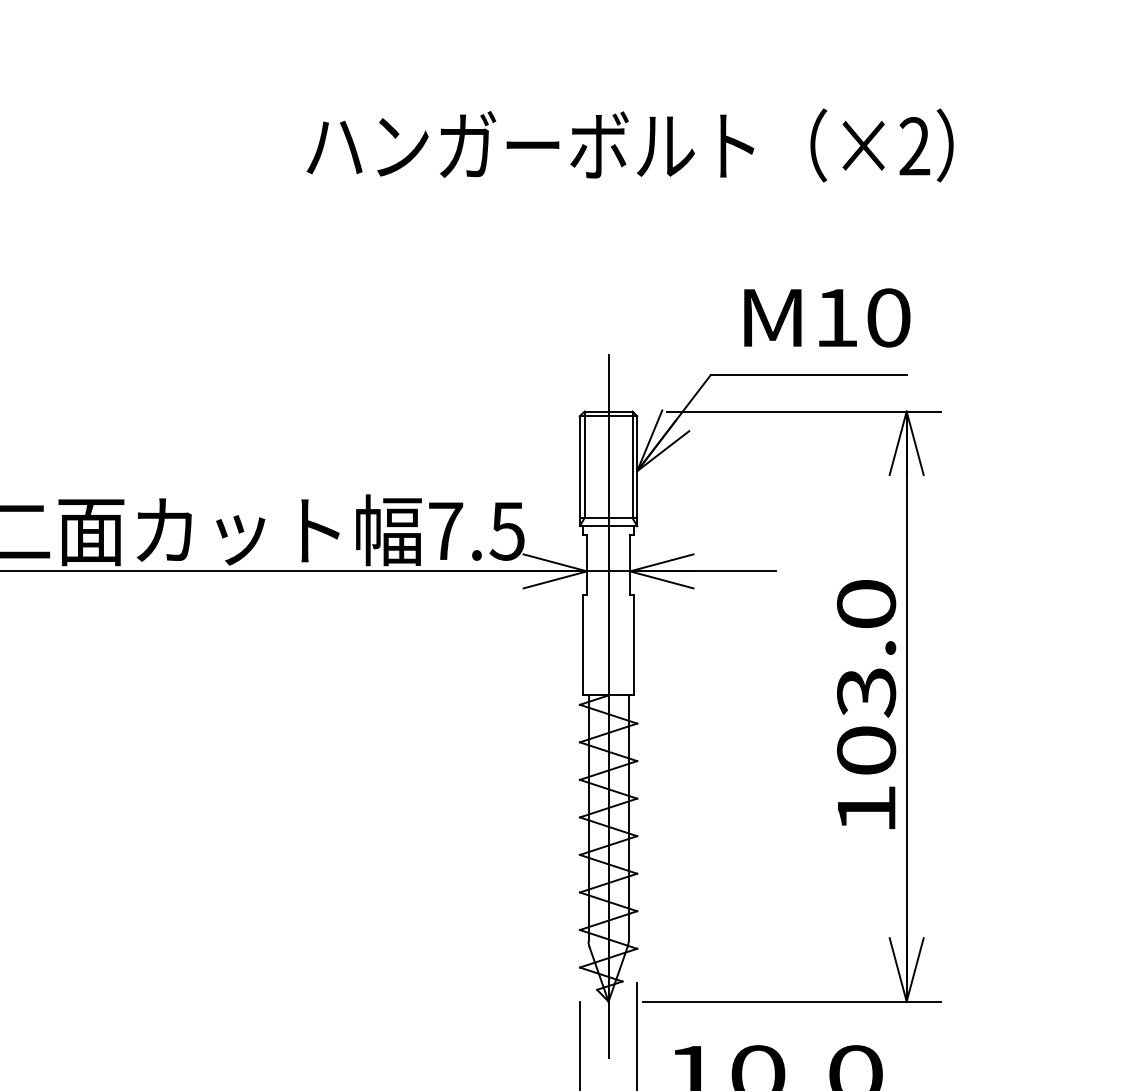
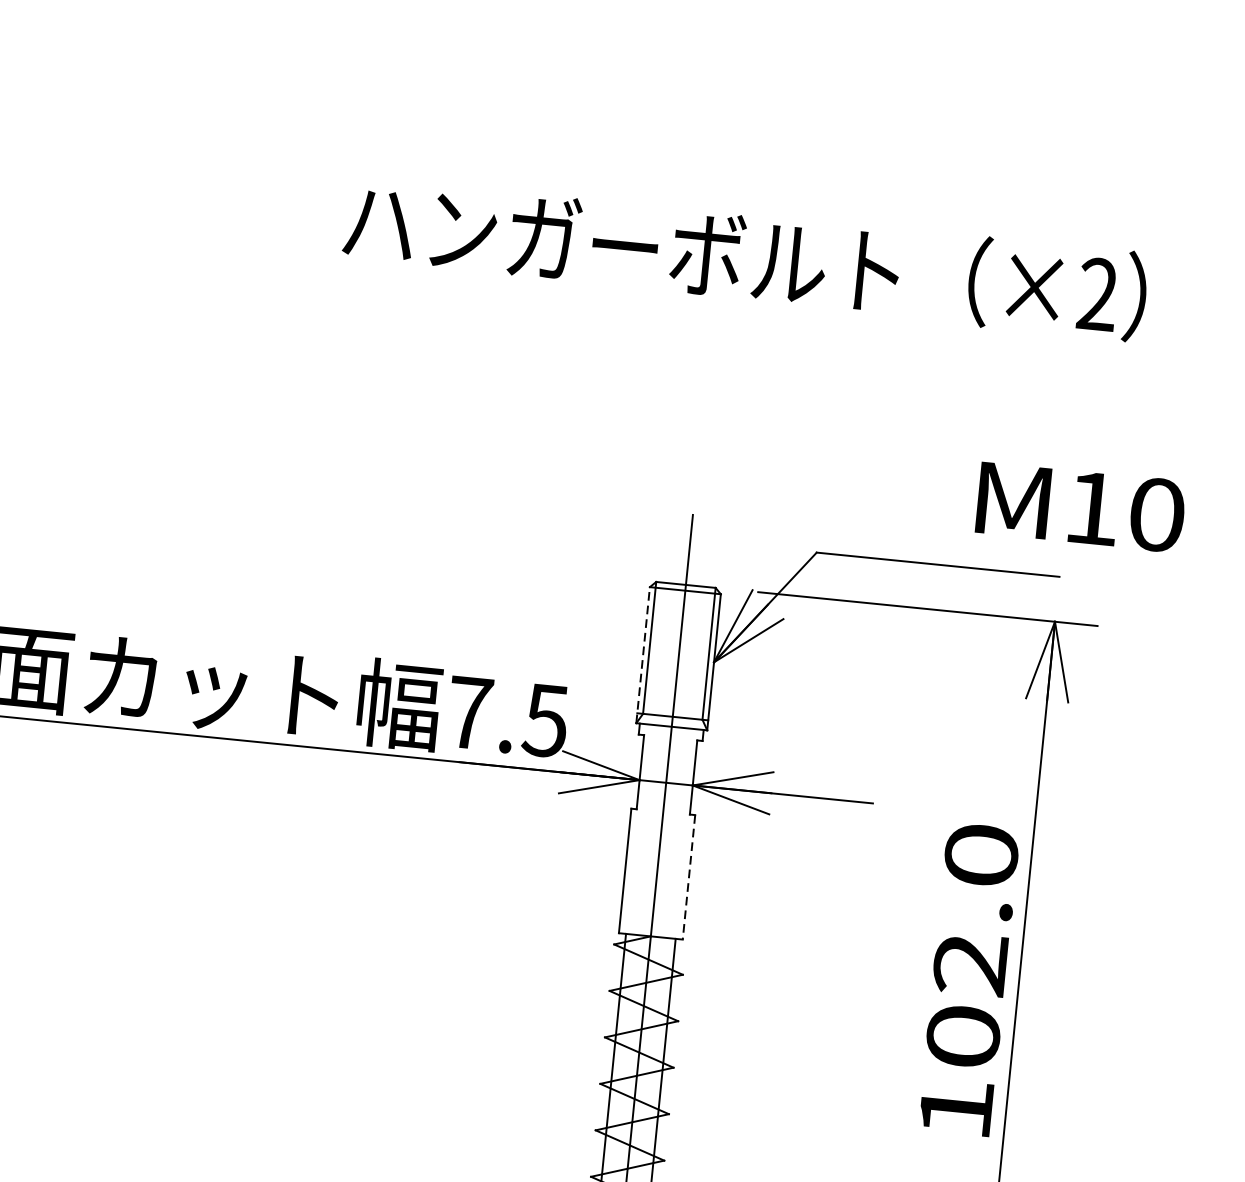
text: (827, 317) -> (1081, 506), moved
line: (579, 471) -> (642, 655), solid -> dashed
line: (634, 645) -> (689, 877), solid -> dashed
text: (866, 692) -> (970, 964), 103.0 -> 102.0

